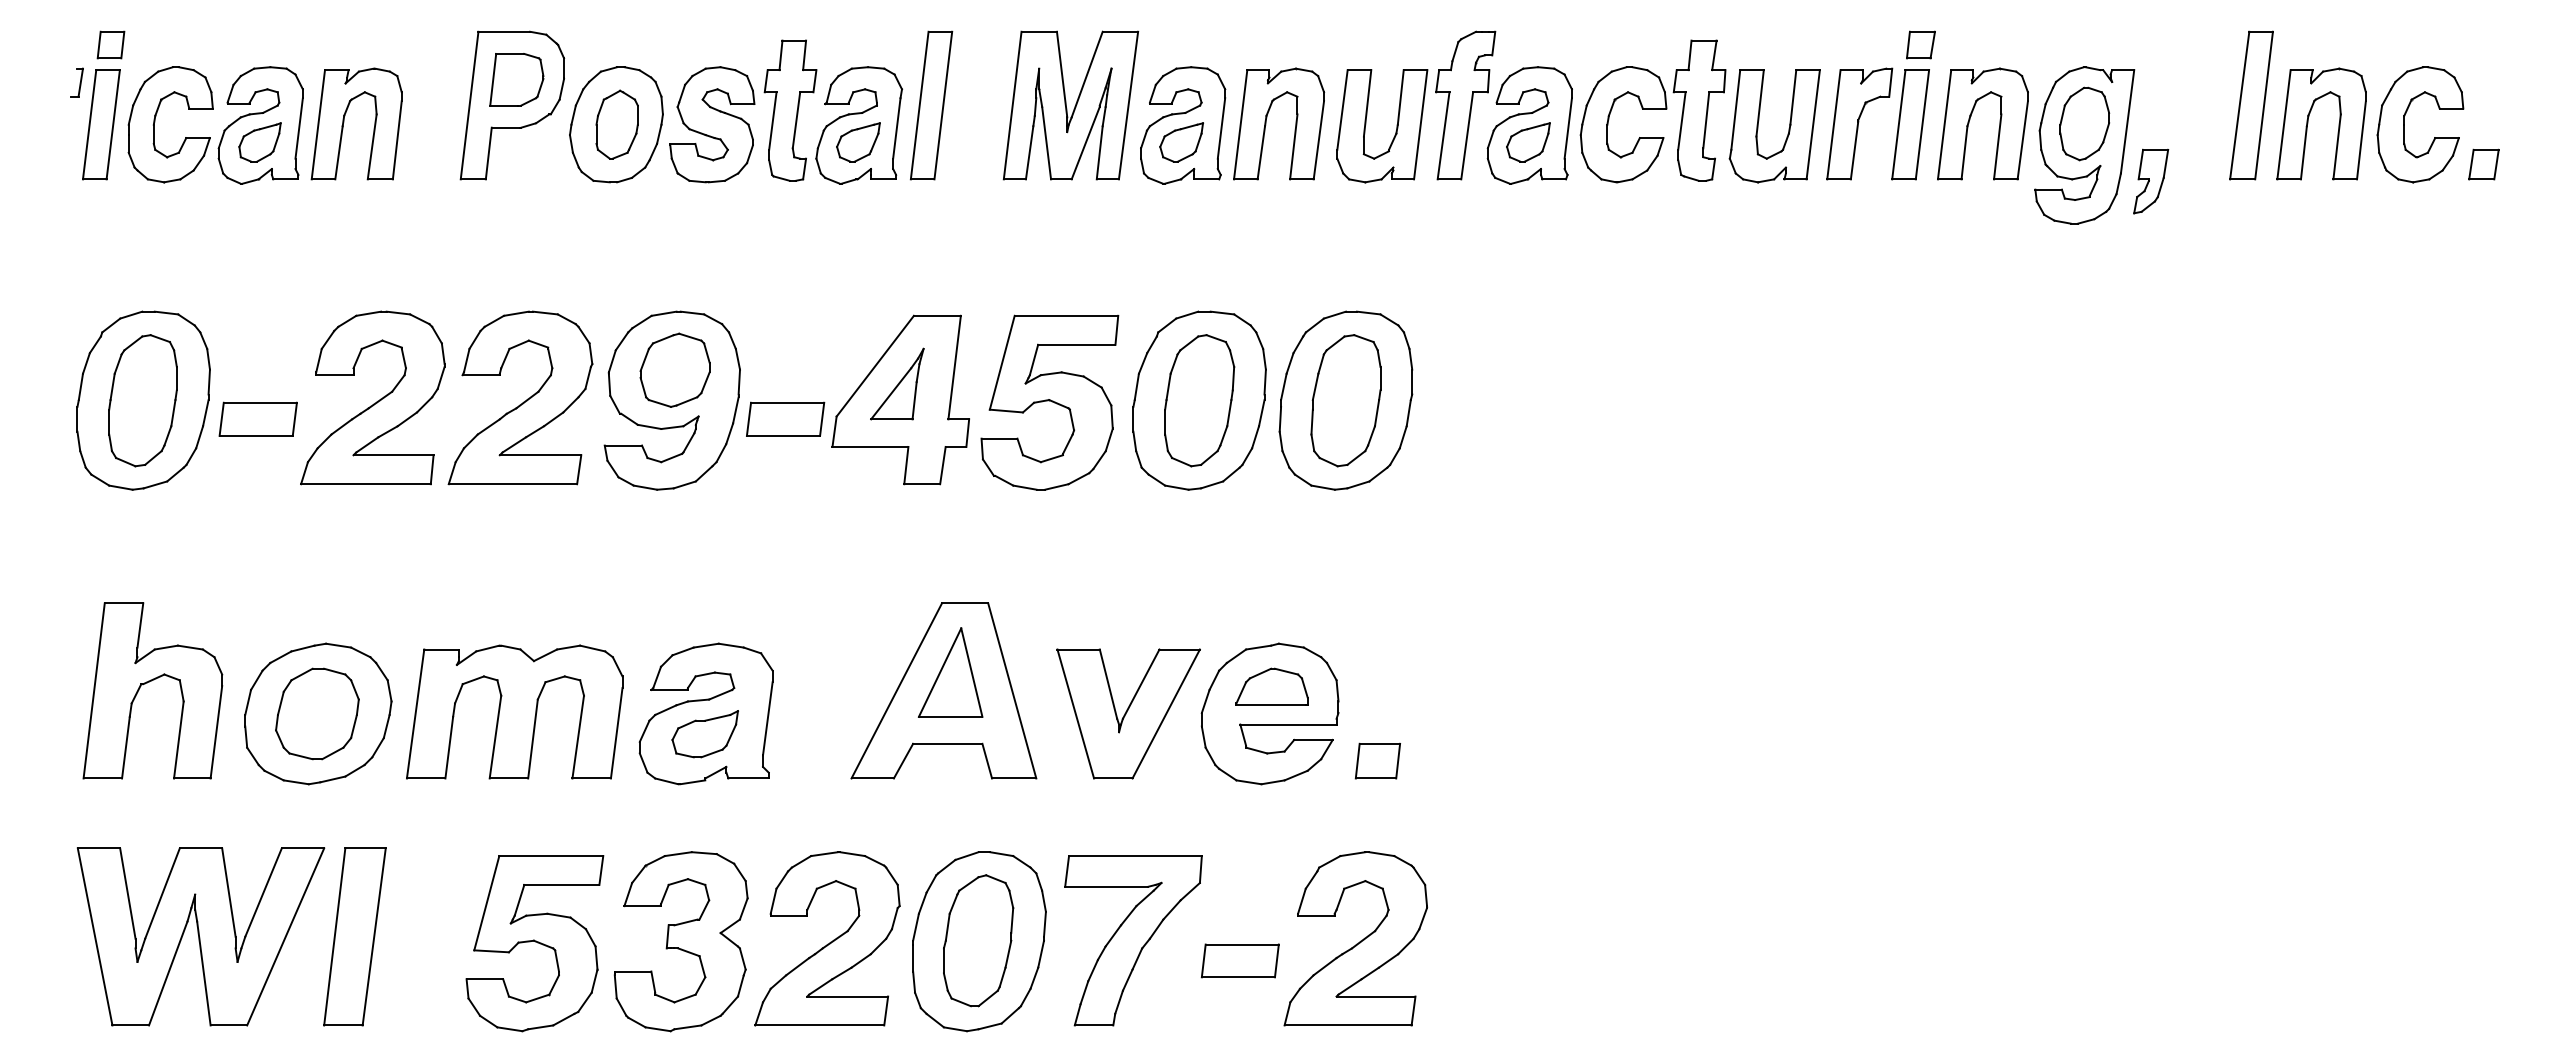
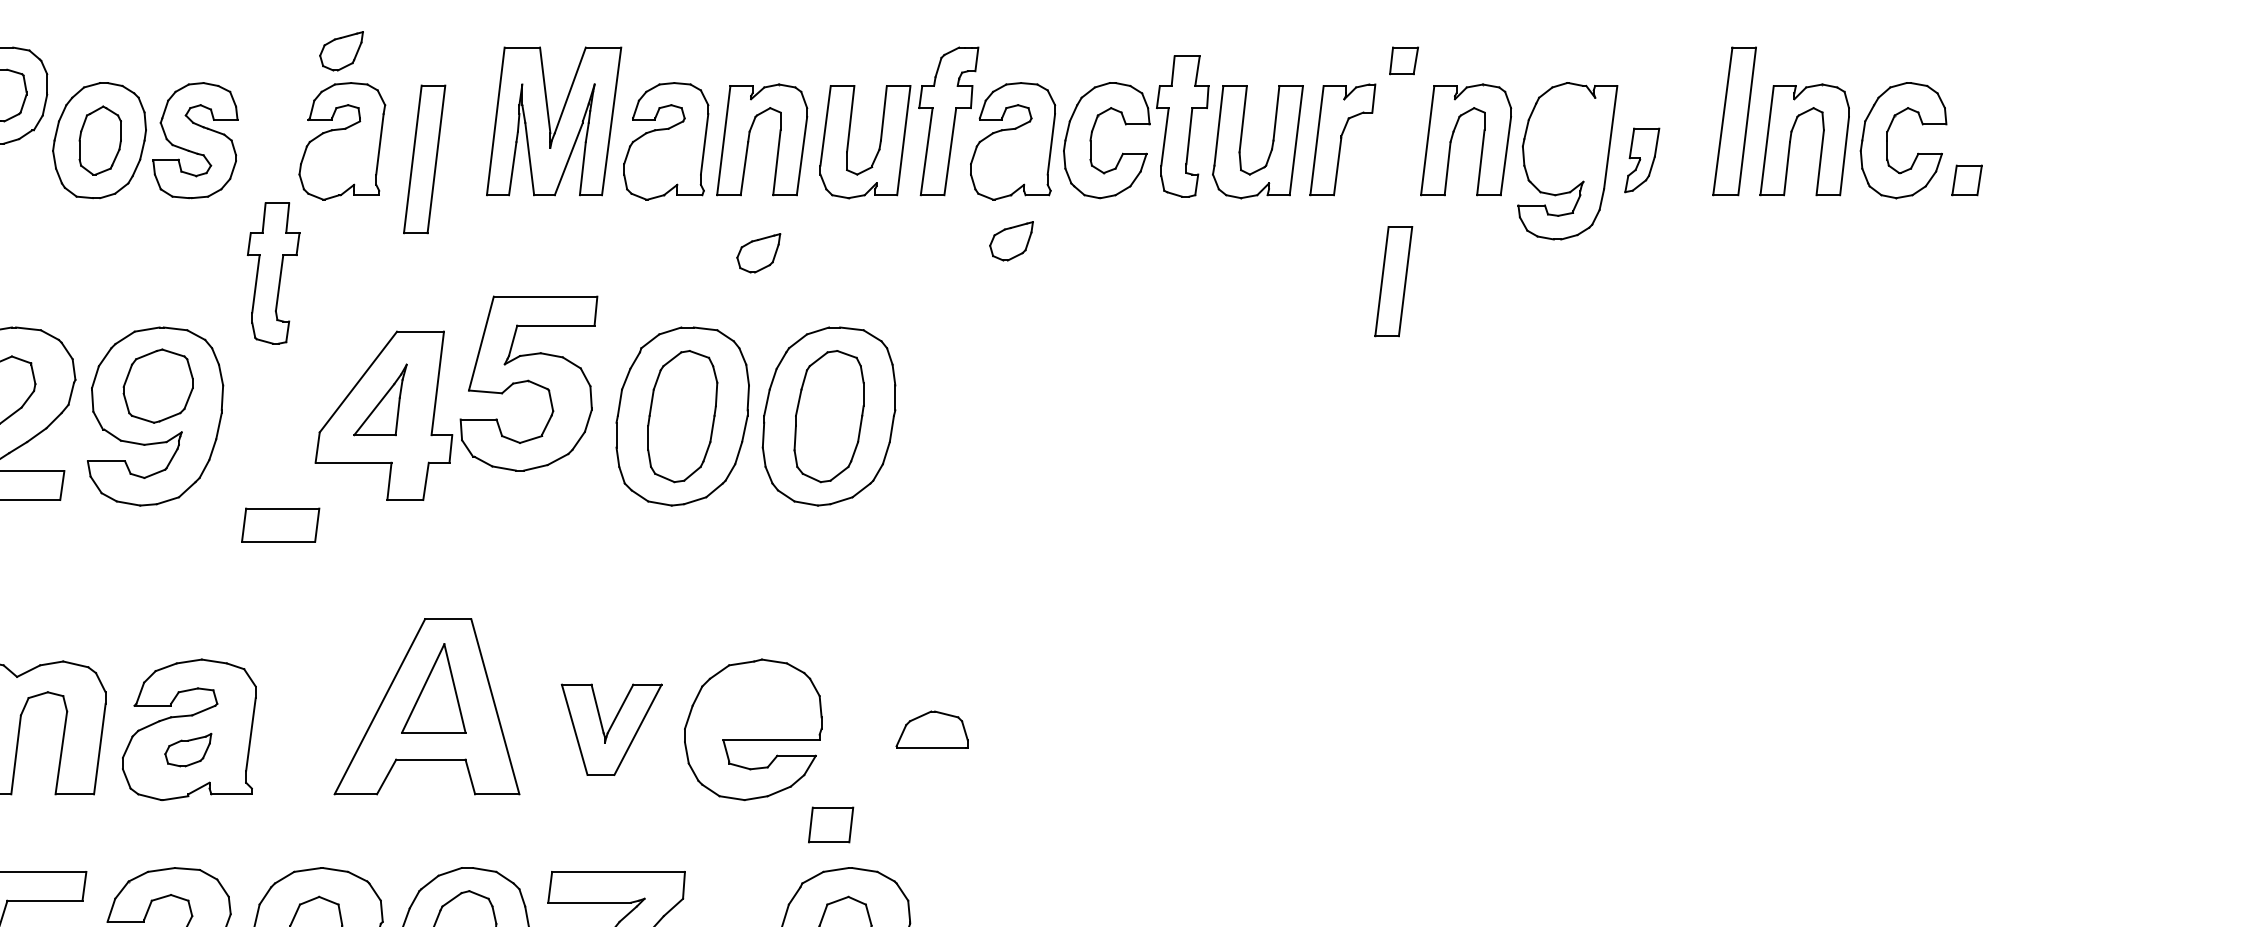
part: (931, 105) -> (424, 159), moved
part: (790, 110) -> (273, 273), moved
part: (2084, 123) -> (1567, 139), removed
part: (1910, 124) -> (1393, 281), moved
part: (858, 142) -> (341, 51), moved
part: (1181, 142) -> (758, 253), moved
part: (1528, 142) -> (1011, 241), moved
part: (2151, 181) -> (1642, 160), moved
part: (1049, 402) -> (528, 383), moved
part: (785, 418) -> (280, 524), moved
part: (1271, 686) -> (931, 729), moved
part: (1128, 713) -> (611, 729), size x0.7
part: (704, 734) -> (187, 750), size x0.7
part: (1377, 760) -> (830, 824), moved

